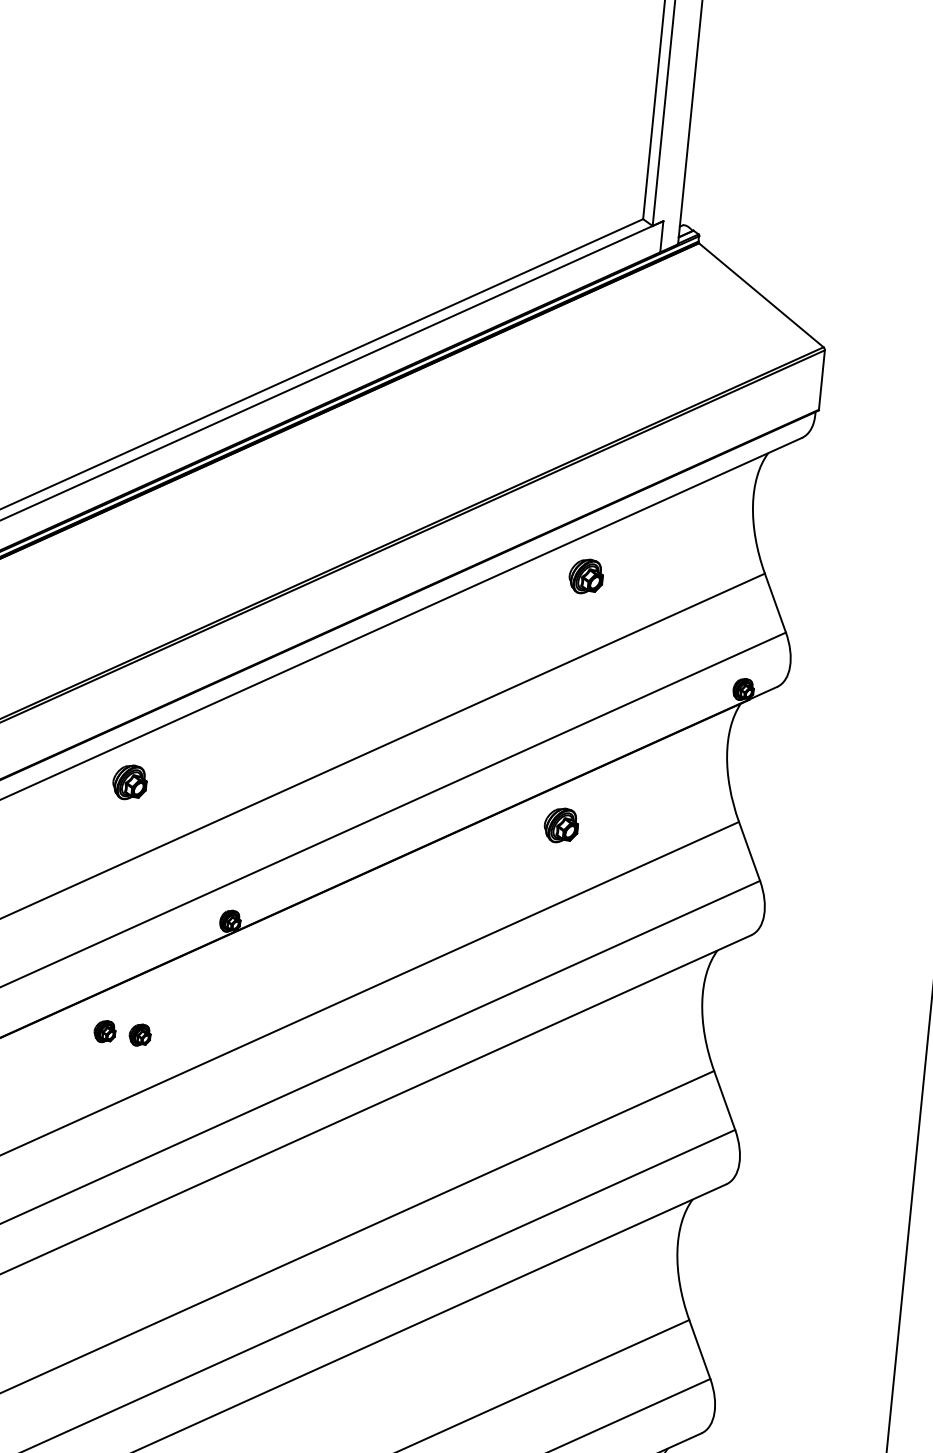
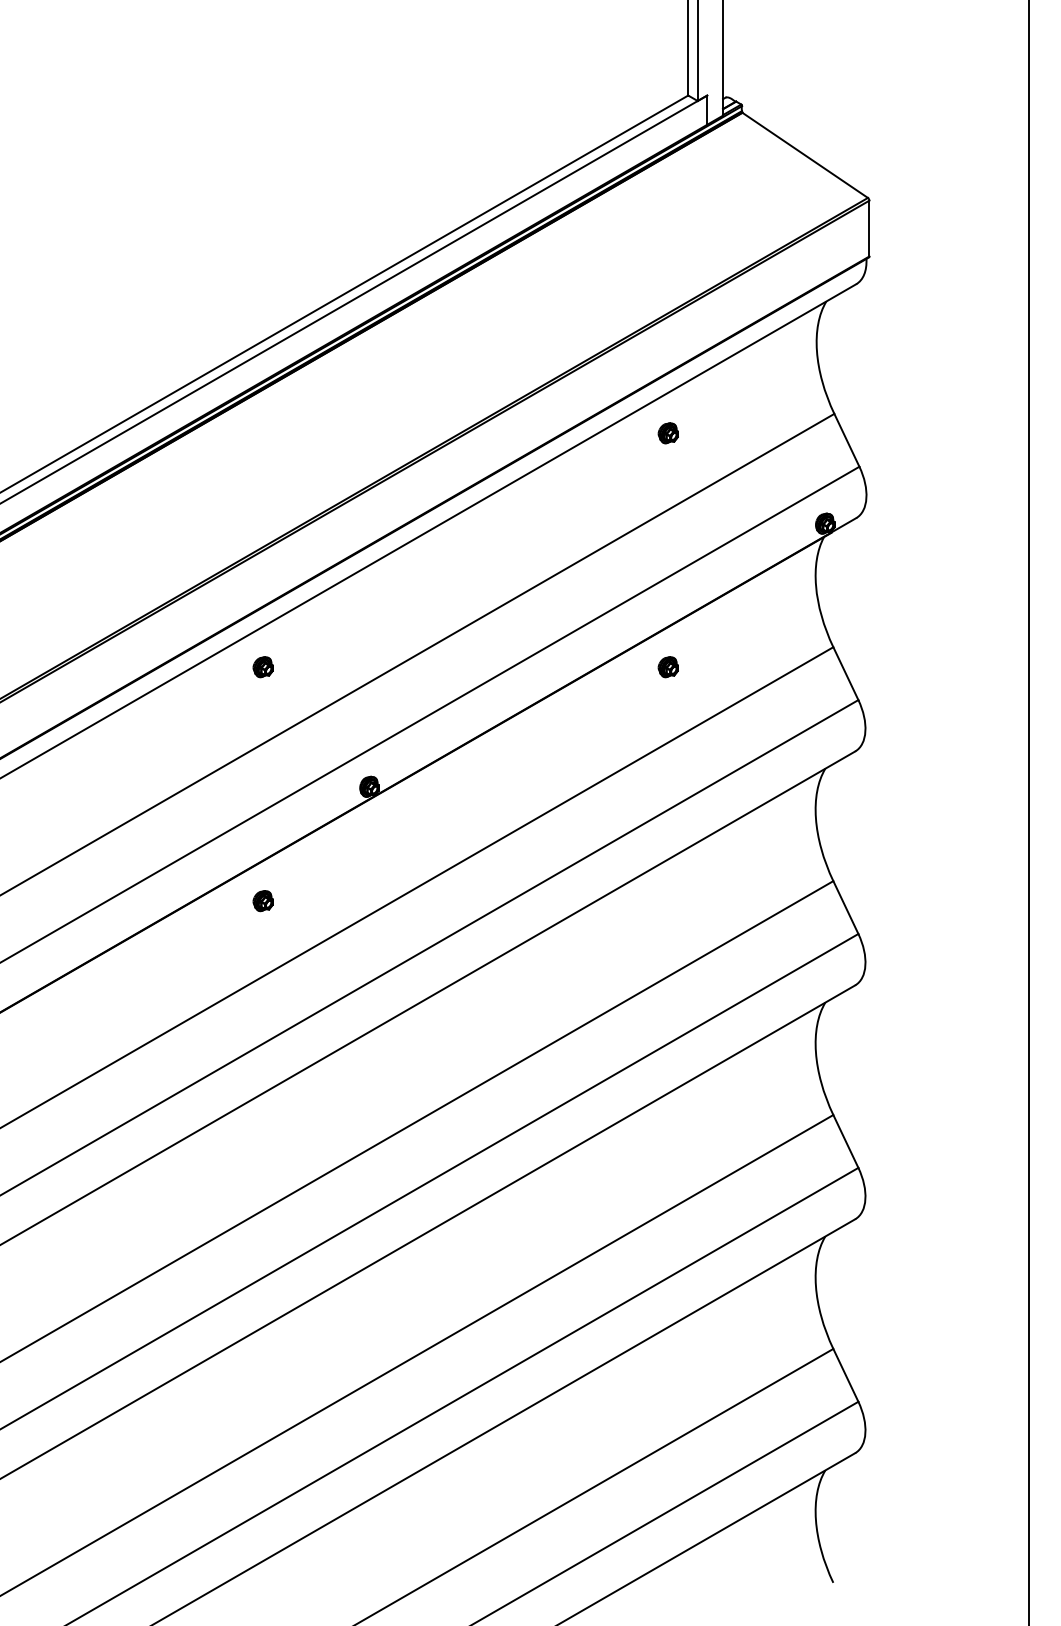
part: (585, 576) -> (667, 433), size x0.62
part: (129, 782) -> (262, 667), size x0.62
part: (560, 825) -> (667, 667), size x0.62
part: (139, 1035) -> (295, 901), removed

